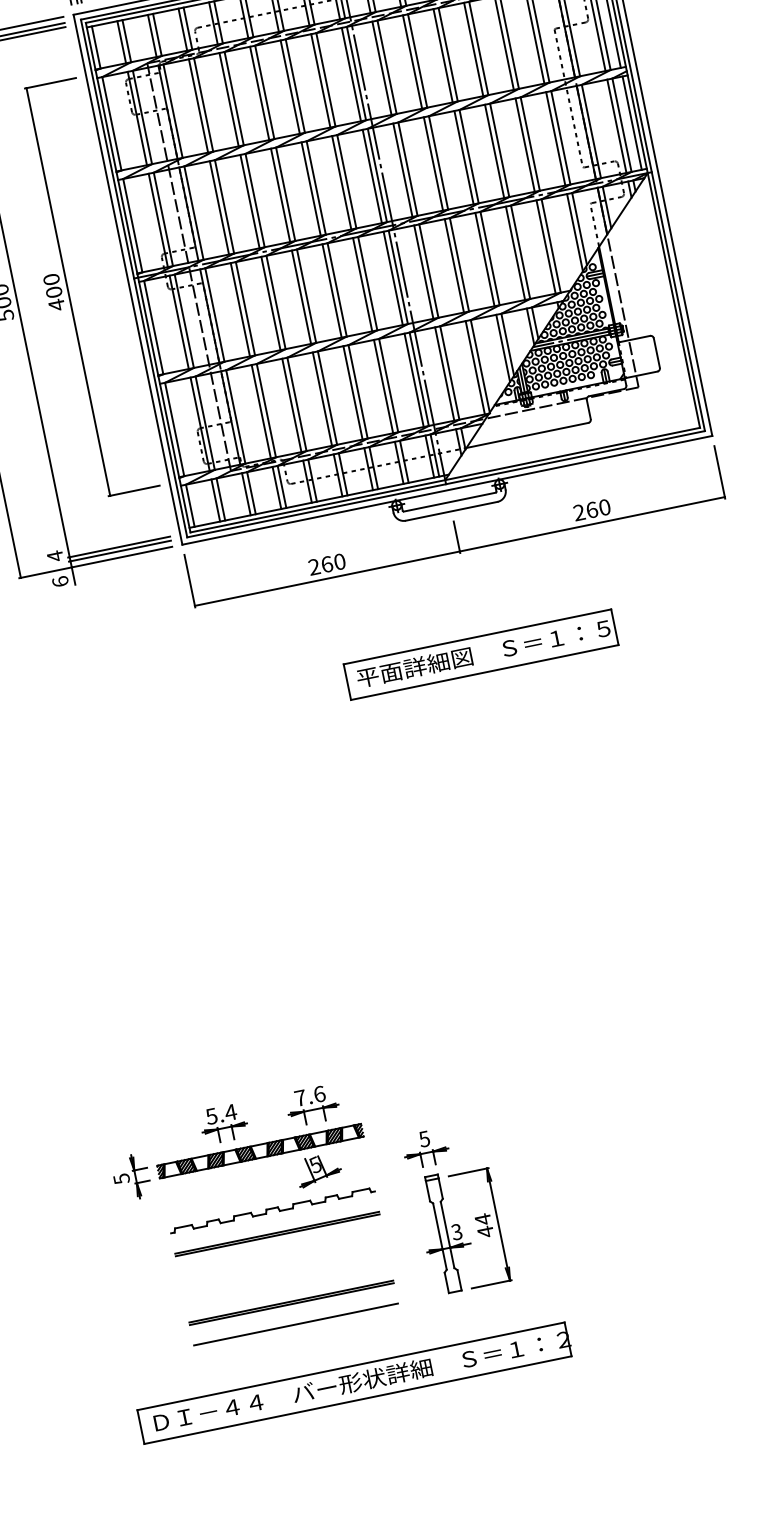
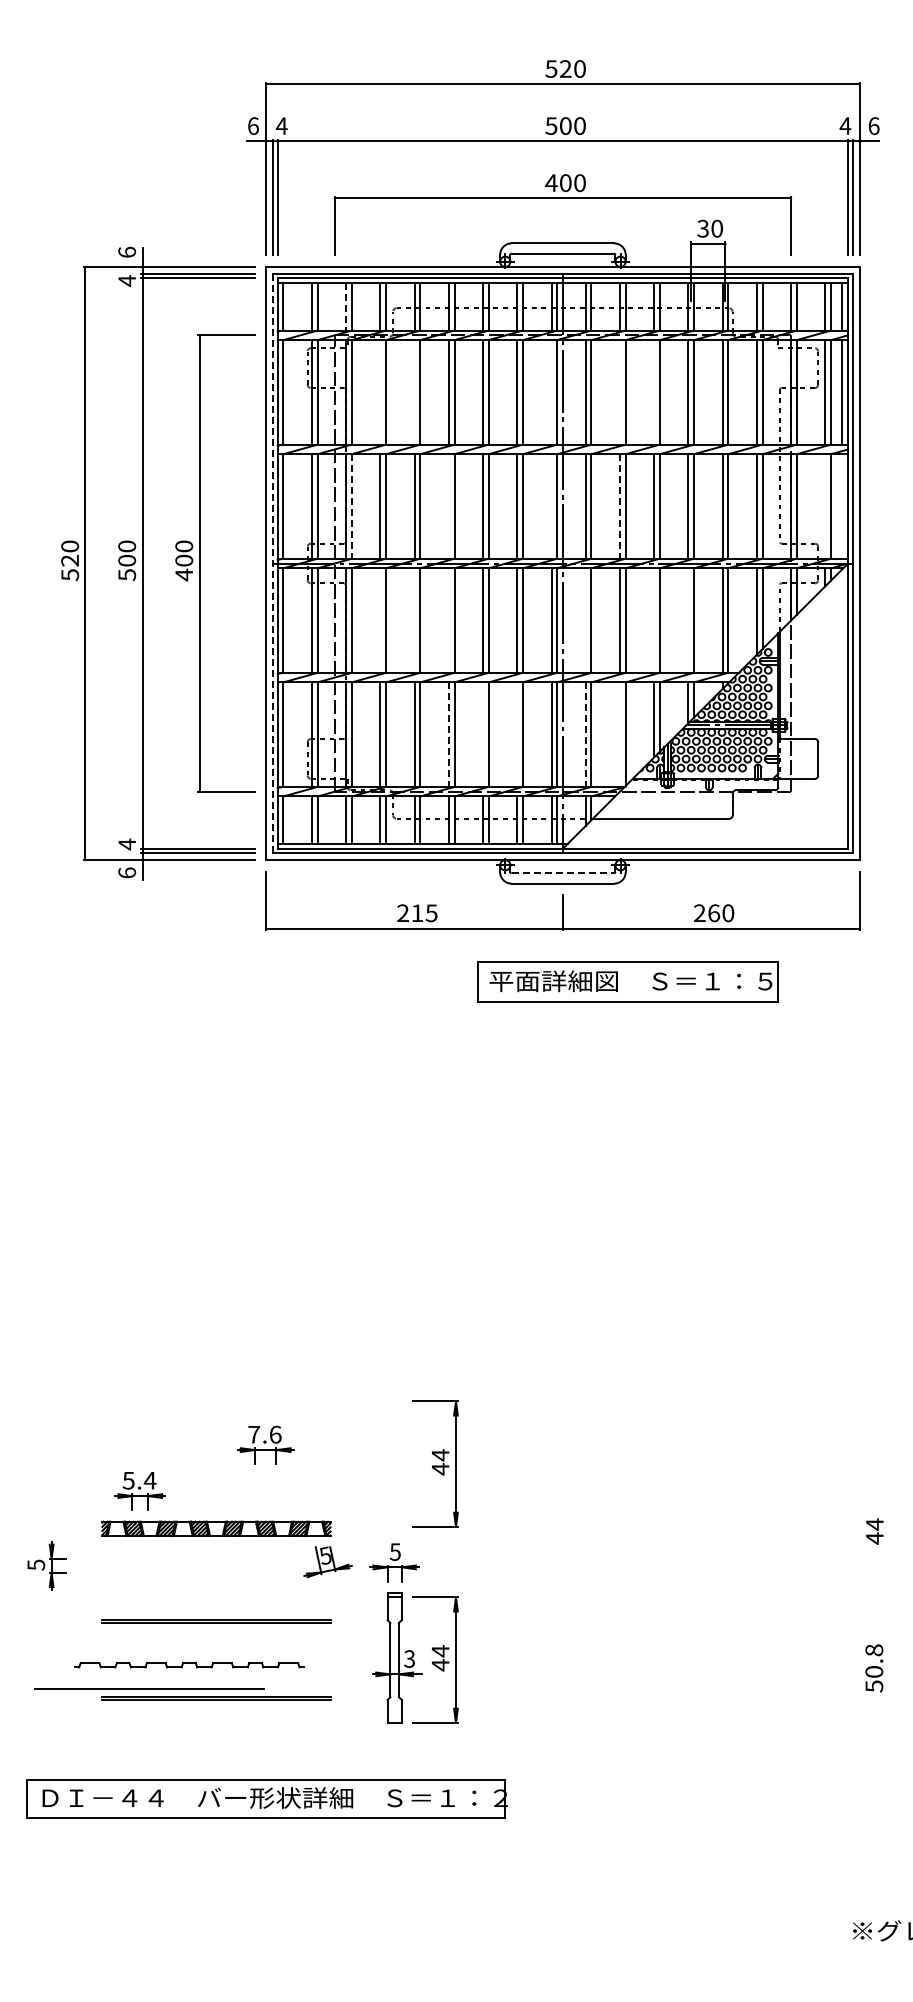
line: (152, 36) -> (346, 307), solid -> dashed
line: (443, 55) -> (654, 392), removed
line: (412, 62) -> (619, 392), removed
line: (351, 74) -> (551, 392), removed
line: (229, 99) -> (414, 392), removed
line: (198, 106) -> (380, 392), removed
line: (632, 123) -> (842, 506), removed
line: (617, 126) -> (825, 506), removed
line: (433, 164) -> (619, 506), solid -> dashed
line: (372, 176) -> (551, 506), removed
line: (280, 195) -> (448, 506), removed
line: (193, 213) -> (351, 506), solid -> dashed
line: (515, 253) -> (688, 620), removed
line: (485, 259) -> (654, 620), removed
line: (423, 272) -> (585, 620), removed
line: (134, 278) -> (273, 563), solid -> dashed
line: (301, 297) -> (448, 620), removed
line: (270, 303) -> (414, 620), removed
line: (240, 309) -> (380, 620), removed
line: (474, 367) -> (619, 734), removed
line: (444, 374) -> (585, 735), solid -> dashed
line: (383, 386) -> (517, 734), removed
line: (353, 392) -> (483, 734), removed
line: (322, 399) -> (448, 735), solid -> dashed
line: (450, 502) -> (563, 873), solid -> dashed
text: (333, 563) -> (424, 913), 260 -> 215
part: (480, 654) -> (627, 981), moved
part: (444, 1052) -> (435, 1463), added
part: (312, 1104) -> (265, 1444), moved
part: (223, 1124) -> (139, 1491), moved
part: (318, 1170) -> (327, 1562), moved
part: (130, 1177) -> (46, 1565), moved
part: (272, 1210) -> (189, 1665), moved
line: (296, 1324) -> (149, 1688), moved

